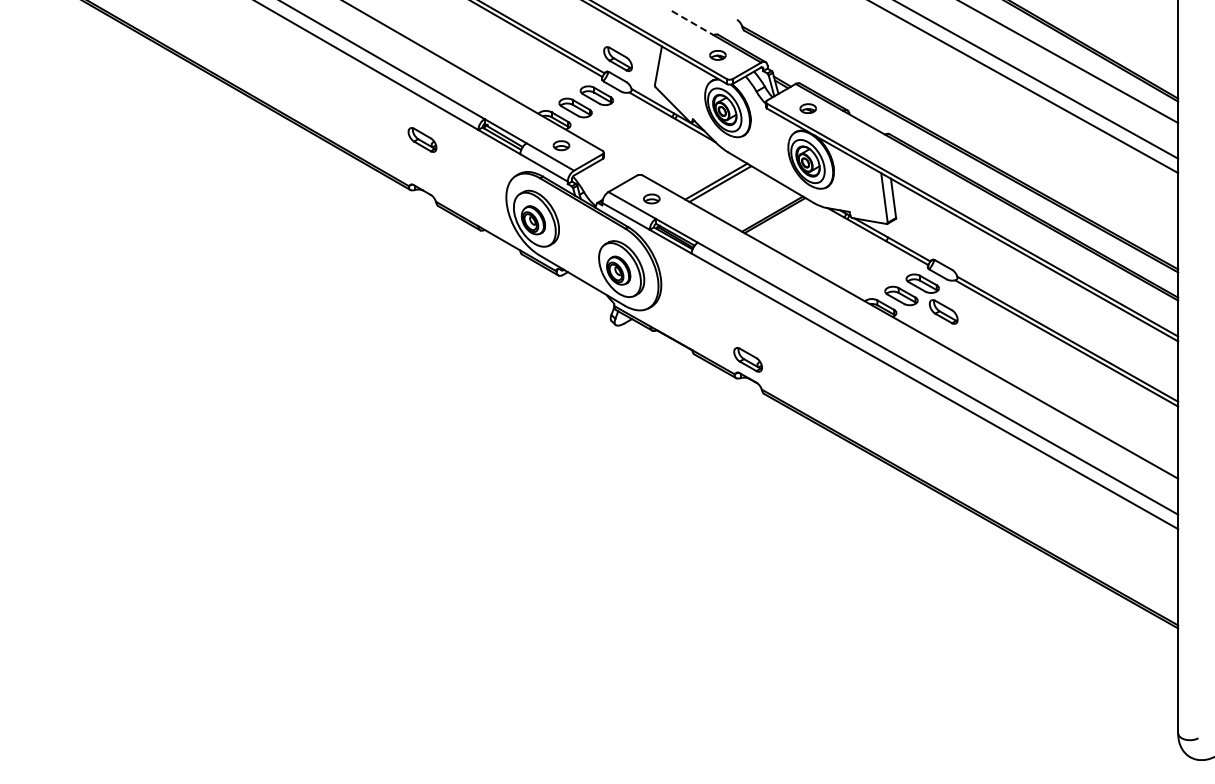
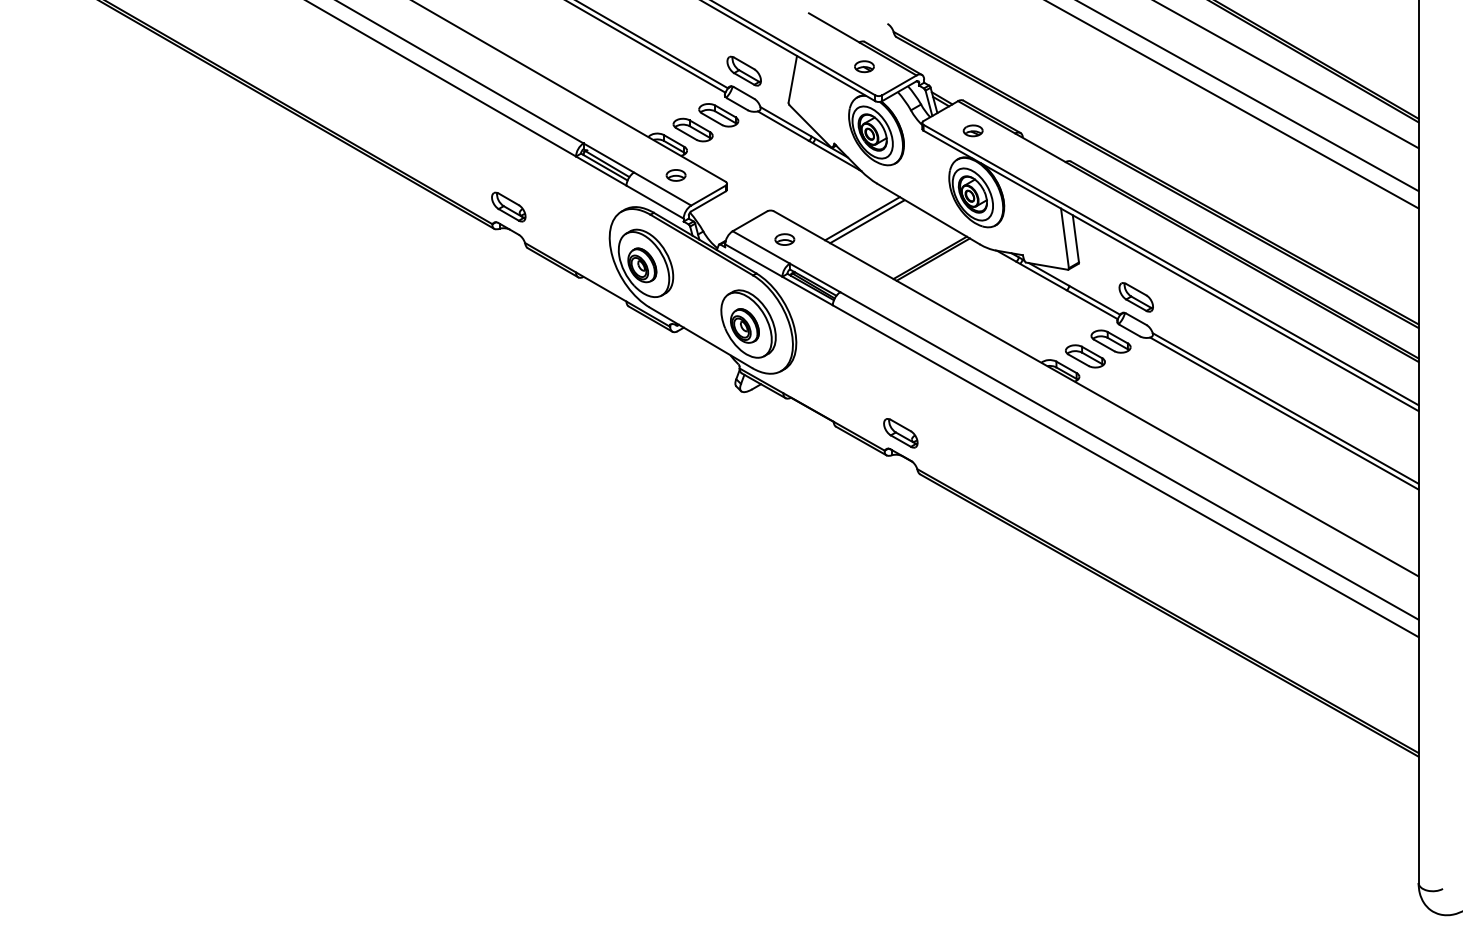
line: (693, 23) -> (835, 28), dashed -> solid
part: (422, 139) -> (508, 206), moved
part: (943, 311) -> (1136, 296), moved

